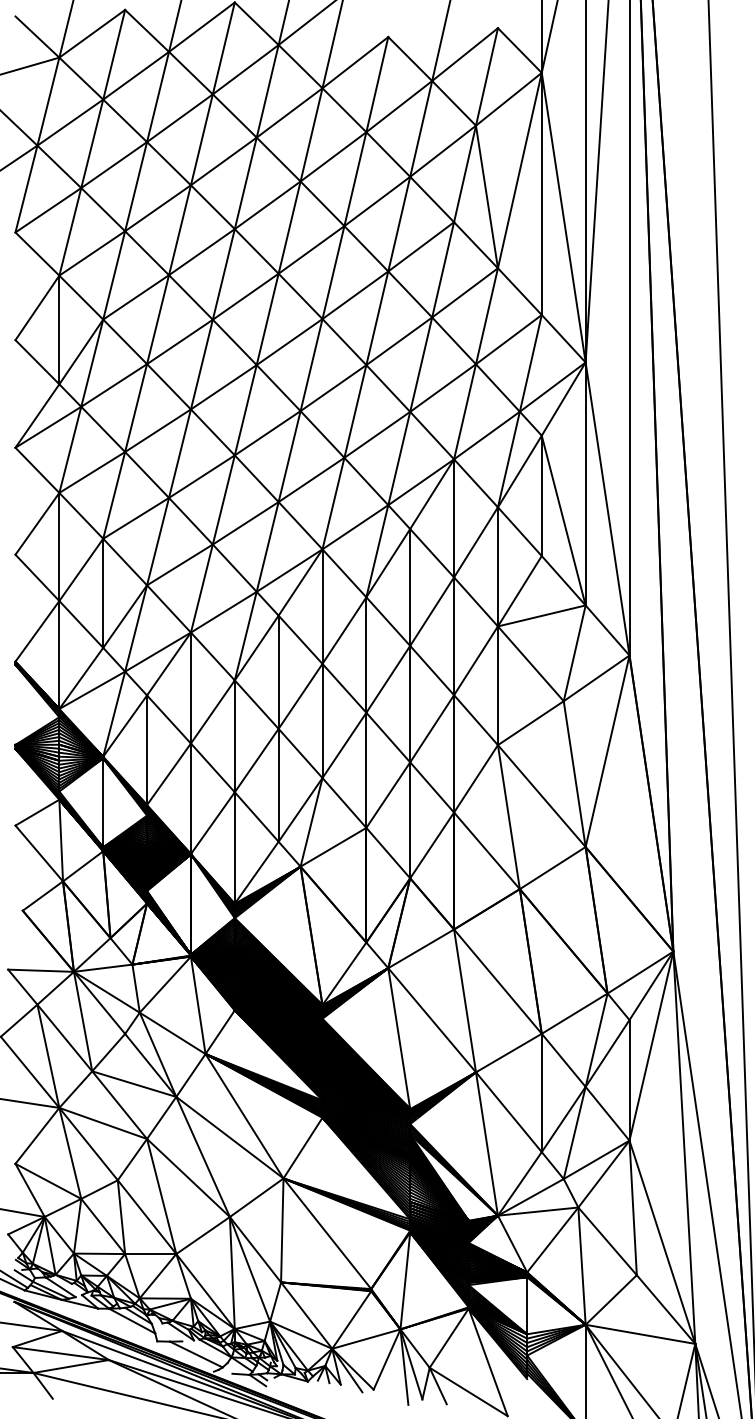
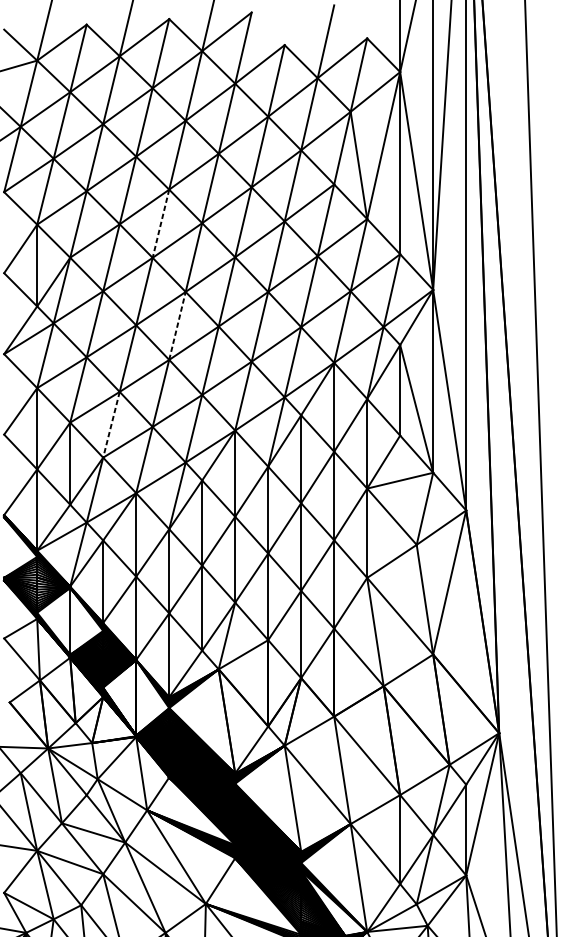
line: (223, 274) -> (160, 223), solid -> dashed
line: (245, 409) -> (177, 325), solid -> dashed
line: (157, 542) -> (111, 425), solid -> dashed

